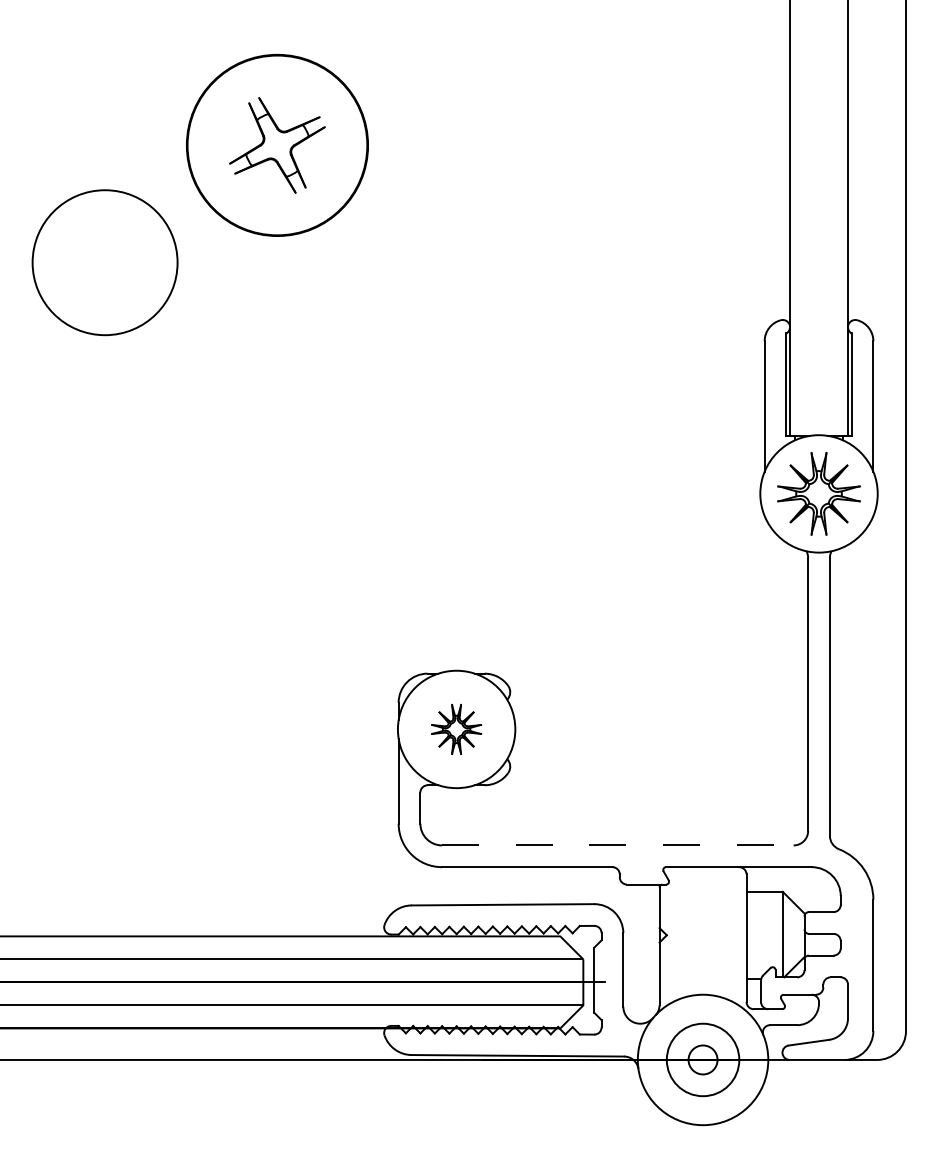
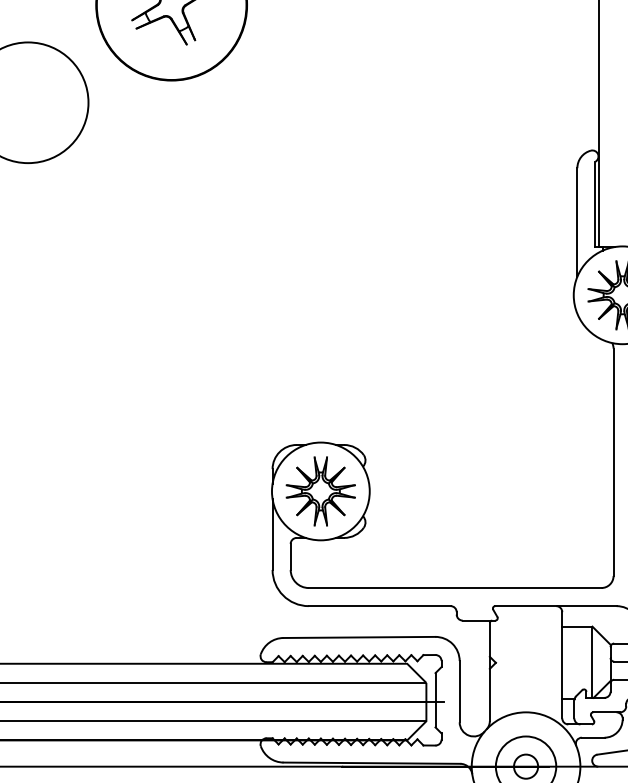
part: (456, 729) -> (320, 491), size x1.67
line: (617, 845) -> (454, 588), dashed -> solid

